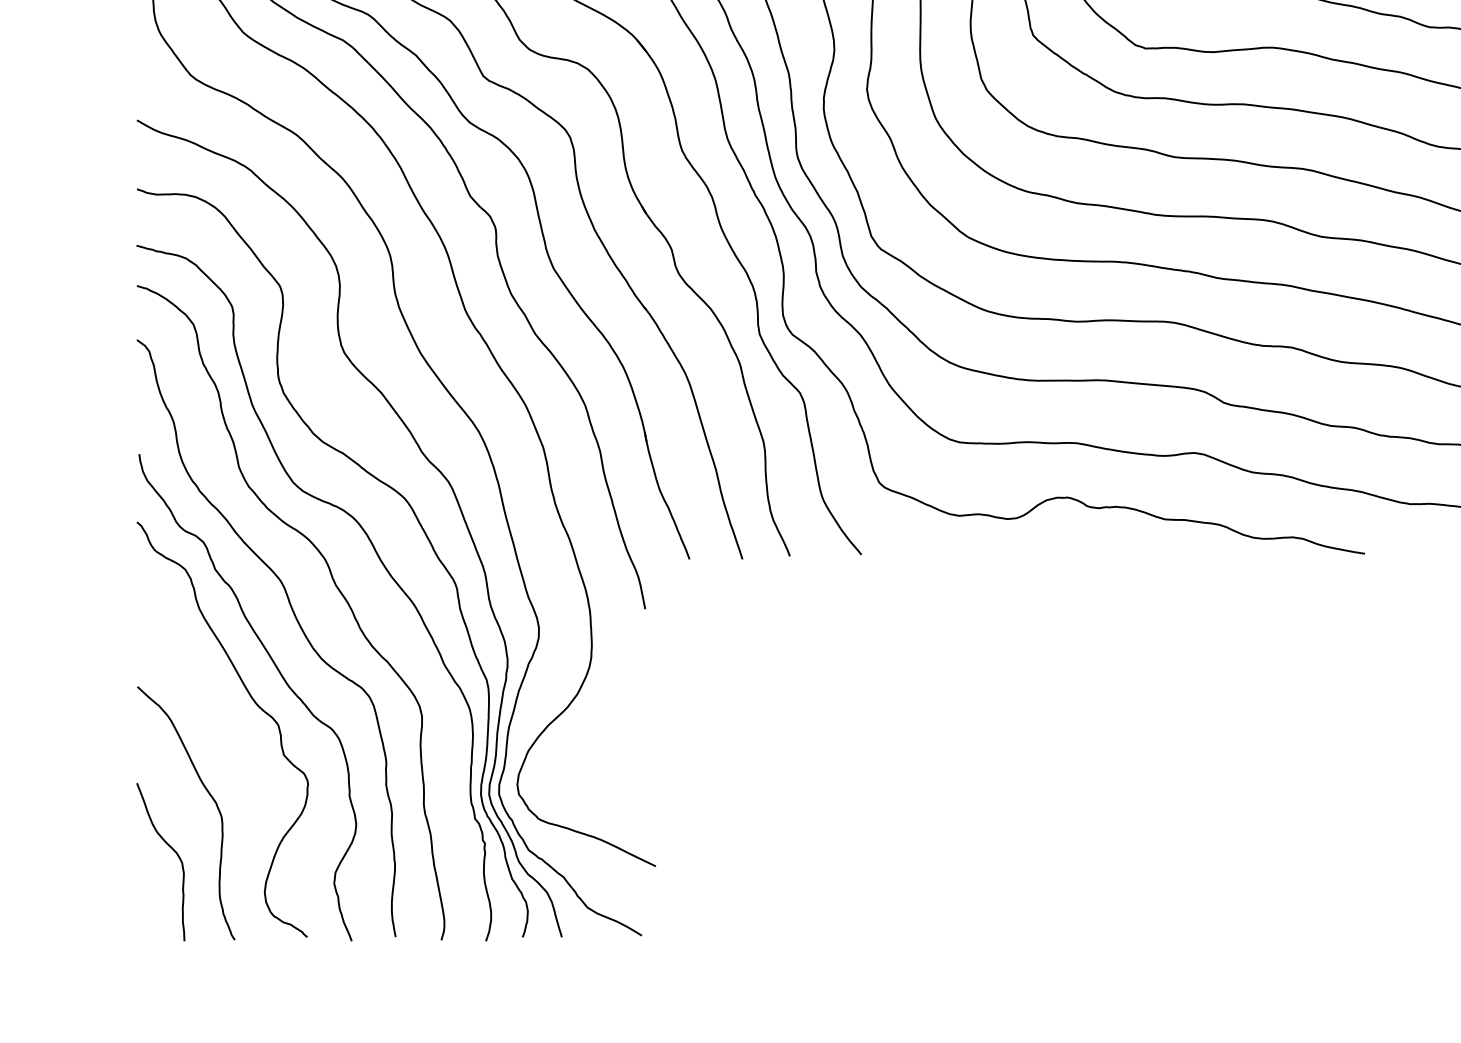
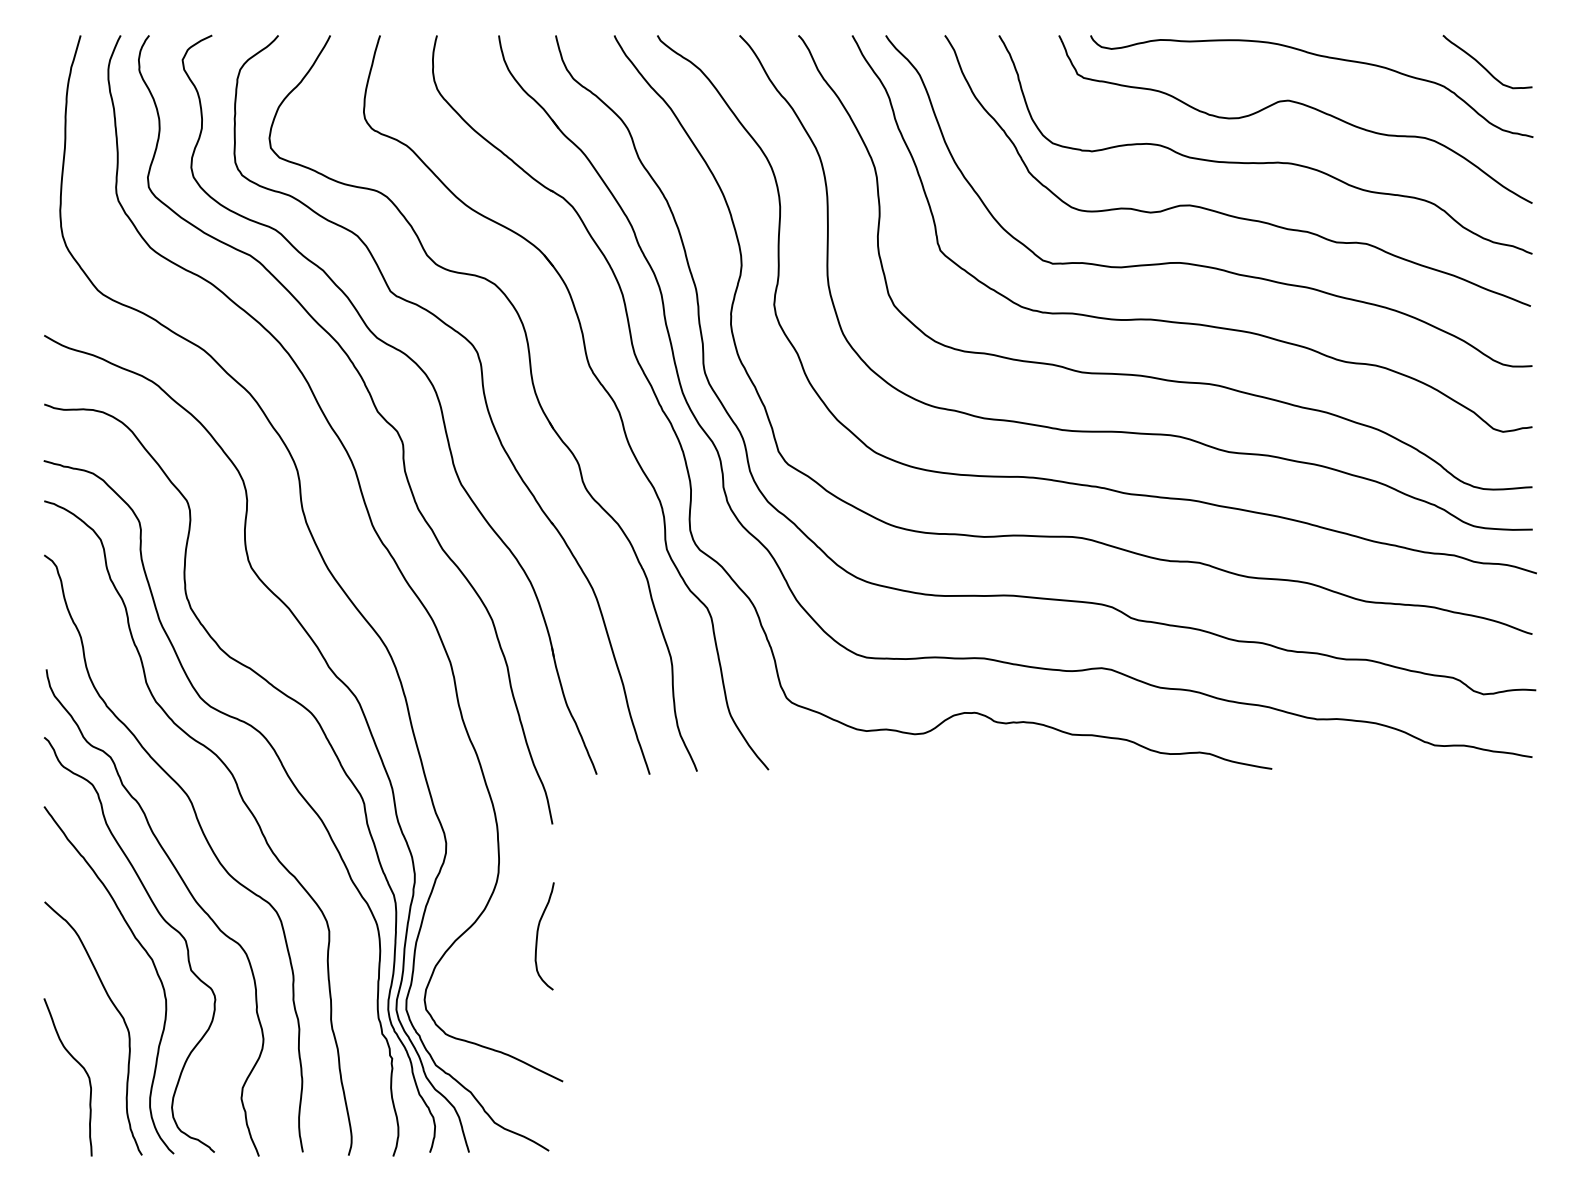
curve: (631, 720) -> (538, 935), added
curve: (240, 740) -> (147, 955), added

